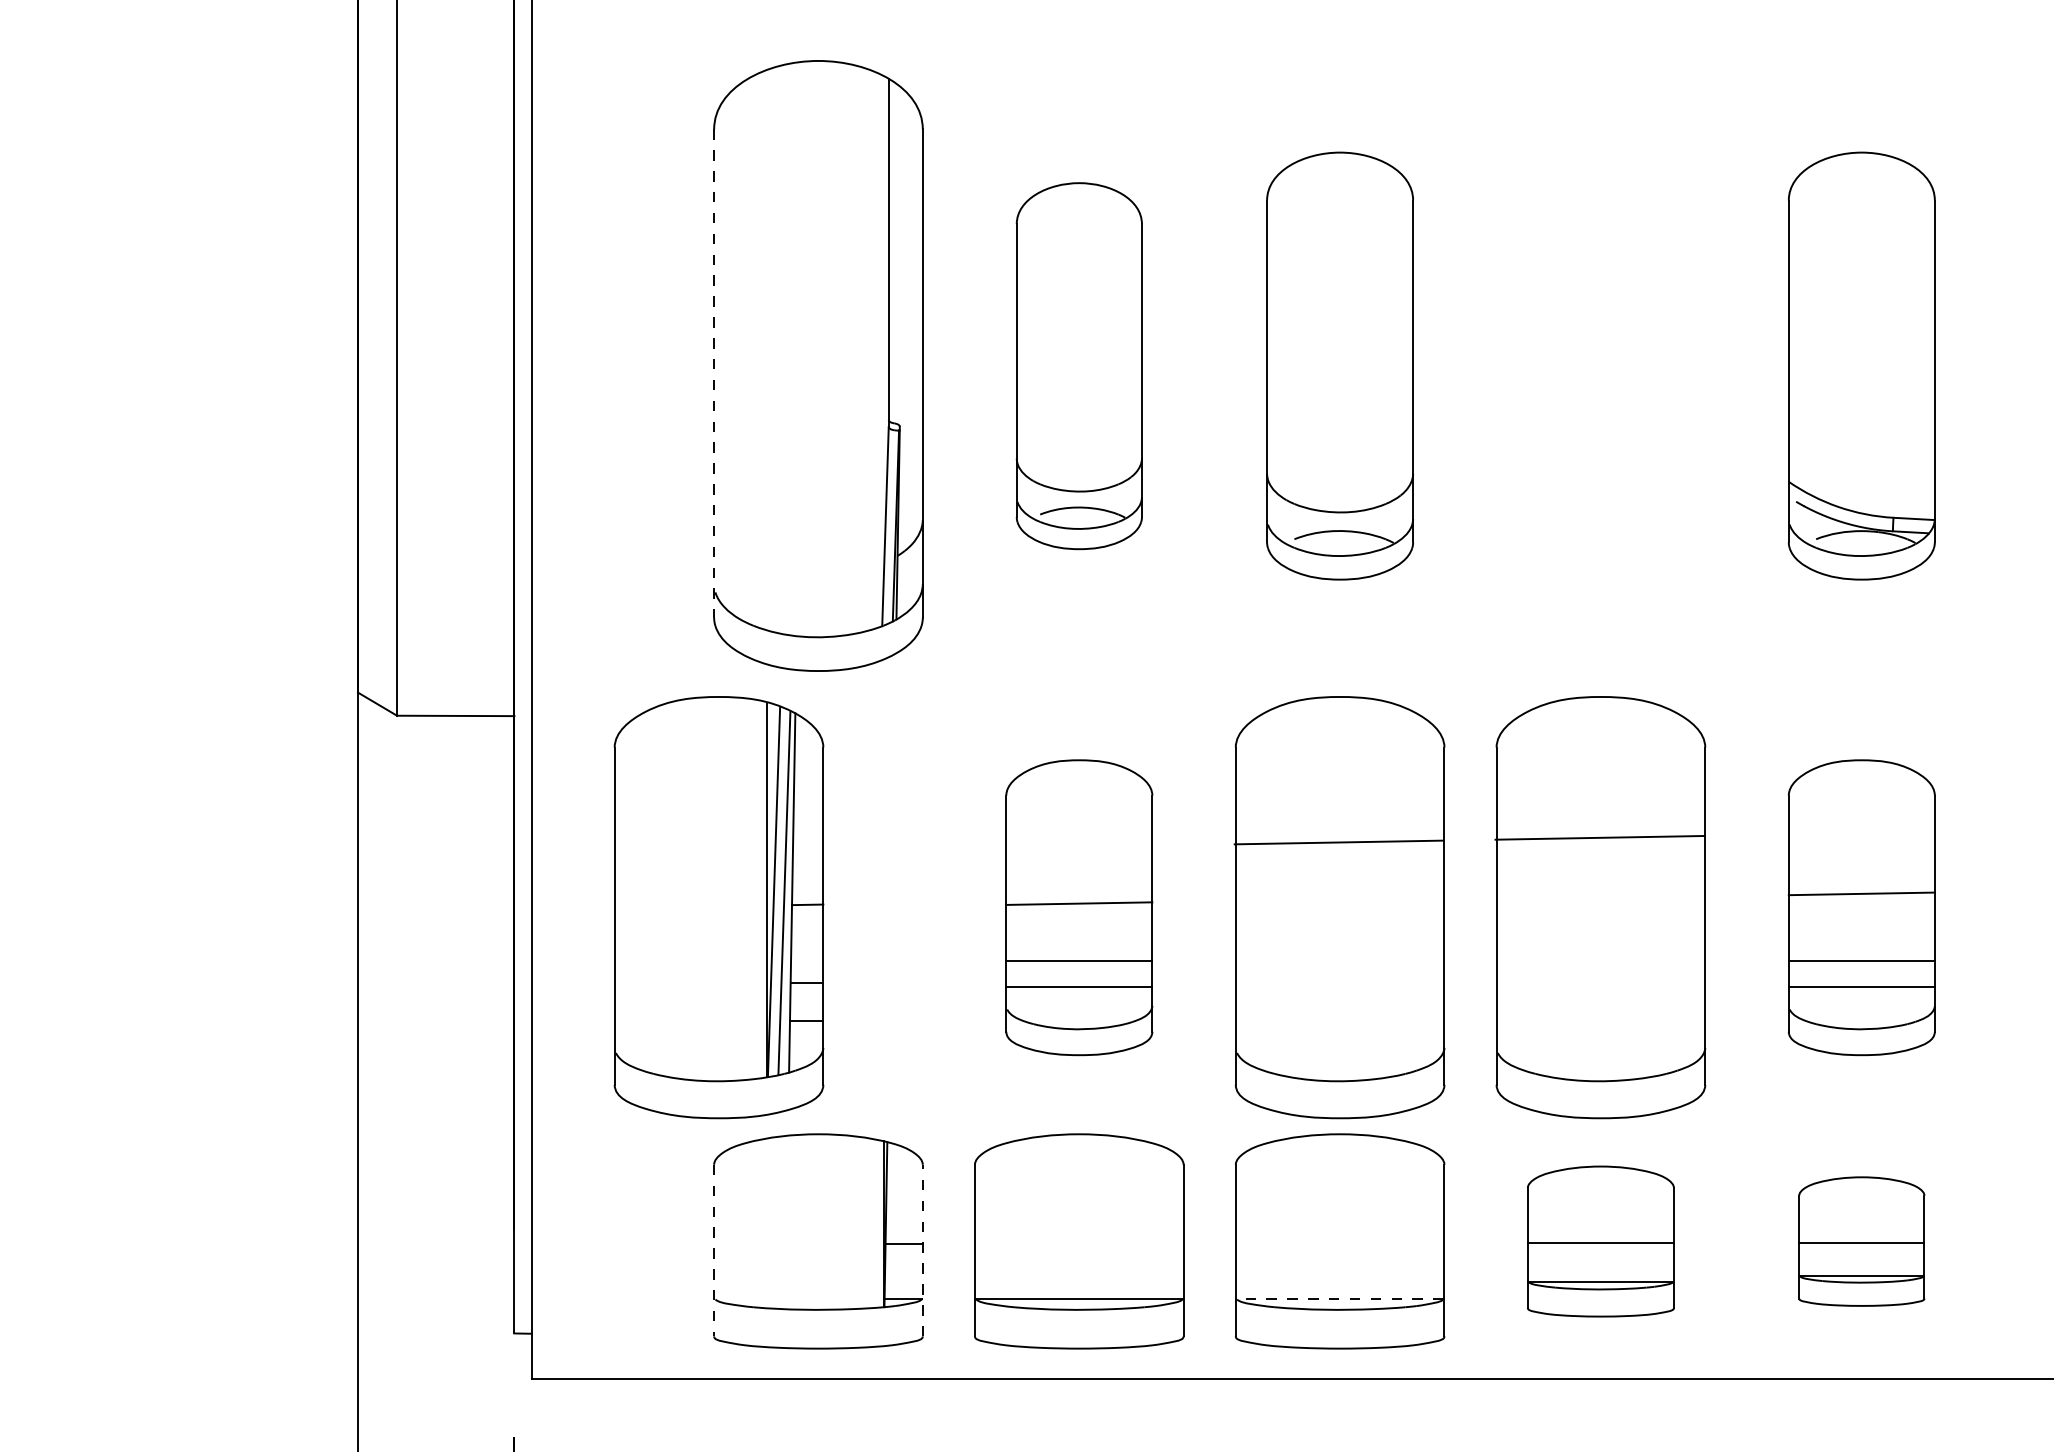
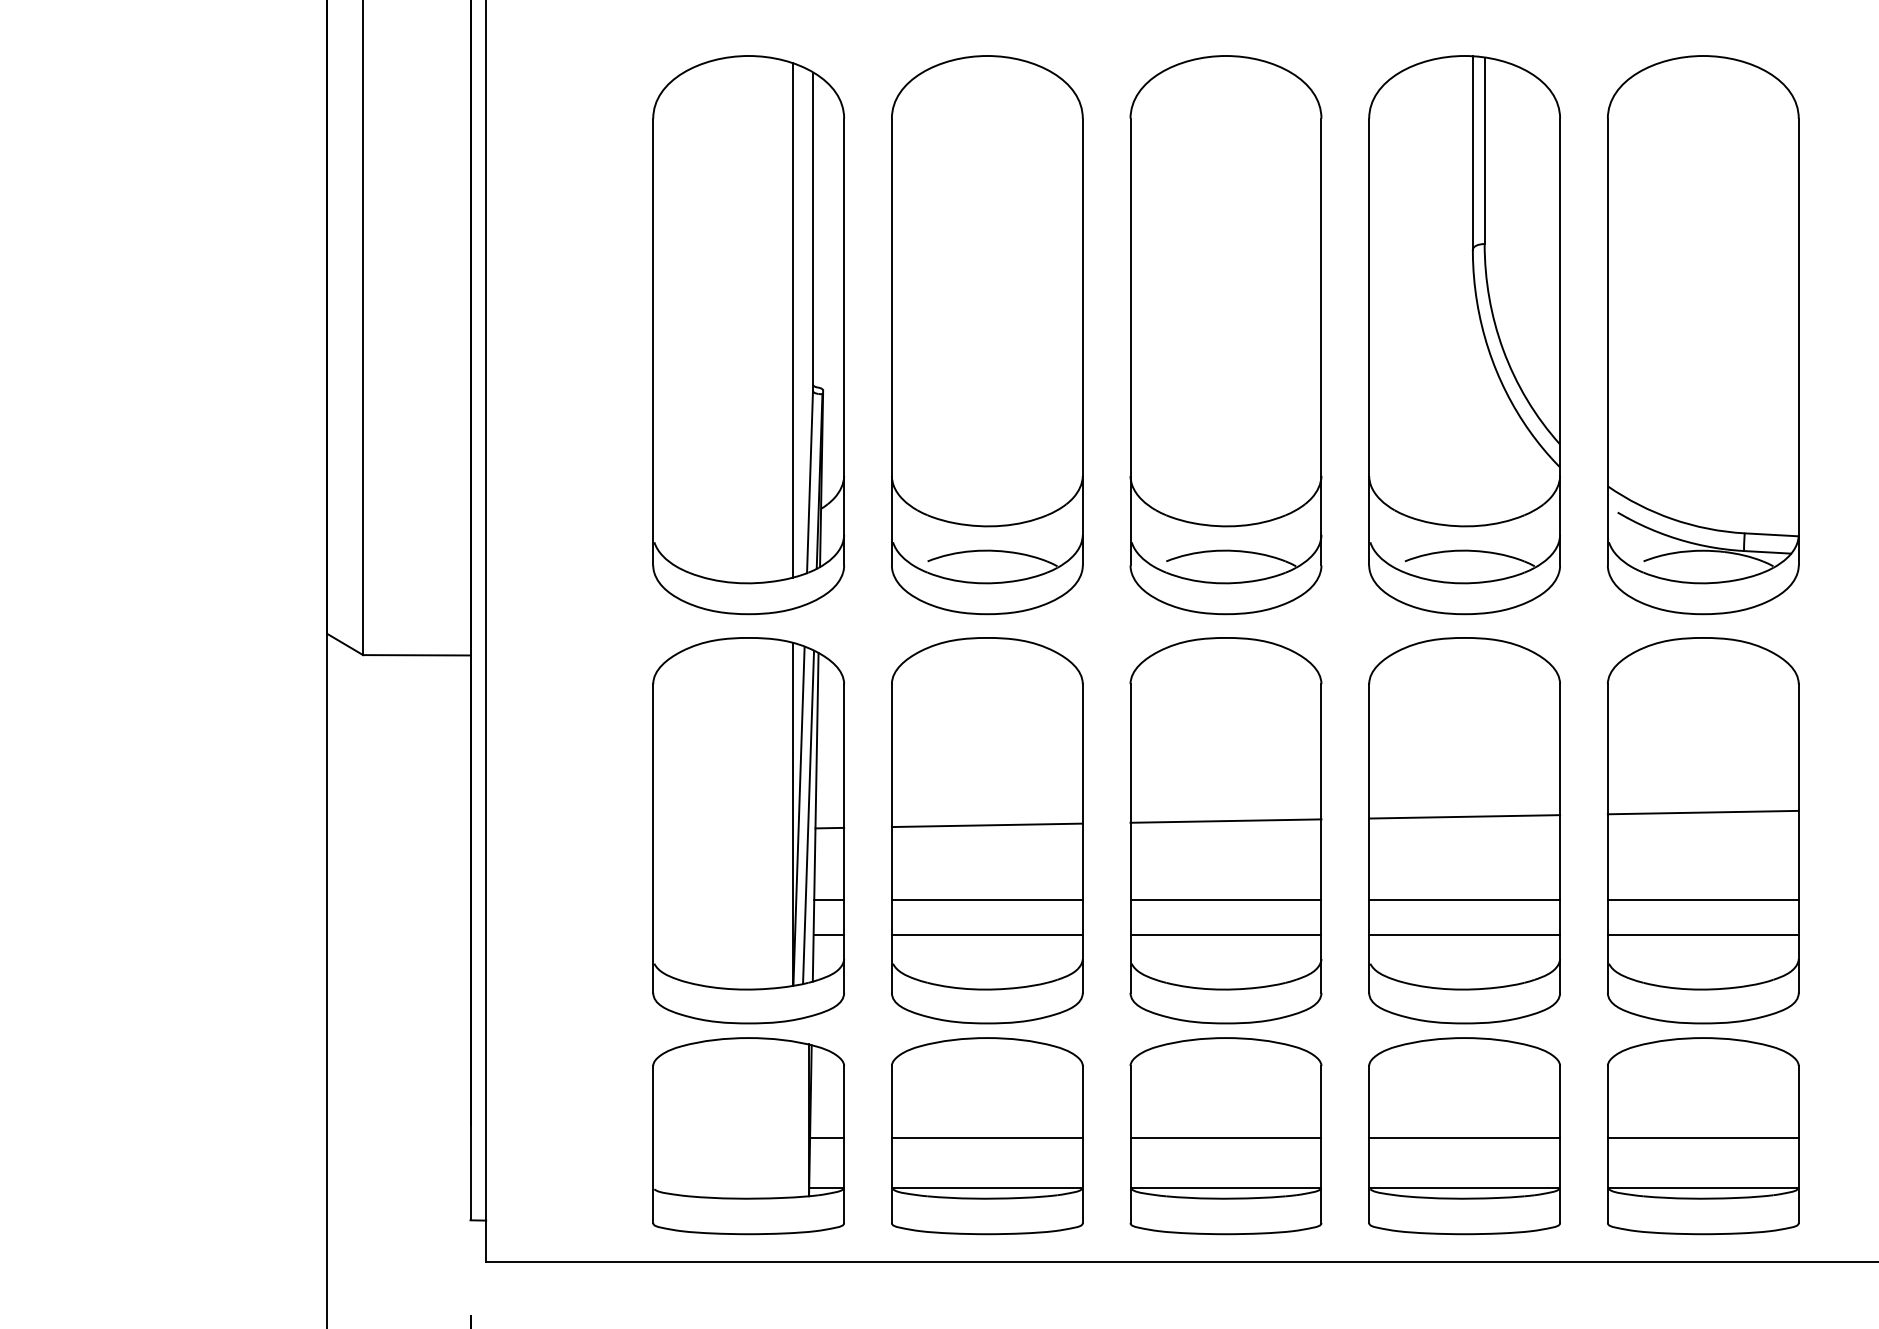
line: (866, 350) -> (792, 320), added
part: (1079, 366) -> (987, 335), size x1.67
part: (1339, 366) -> (1225, 335), size x1.43
part: (1600, 366) -> (1464, 335), added
part: (1861, 366) -> (1703, 335), size x1.43
line: (714, 374) -> (653, 342), dashed -> solid
line: (1599, 837) -> (1464, 816), moved
line: (1338, 841) -> (1225, 820), moved
part: (718, 907) -> (748, 830), moved
part: (1079, 907) -> (987, 830), size x1.43
part: (1861, 907) -> (1703, 830), size x1.43
line: (1339, 983) -> (1225, 900), added
line: (1600, 983) -> (1464, 900), added
line: (1339, 1021) -> (1225, 934), added
line: (1600, 1021) -> (1464, 934), added
part: (1600, 1241) -> (1464, 1136), size x1.43
part: (1861, 1241) -> (1703, 1136), size x1.67
line: (1078, 1244) -> (986, 1138), added
line: (1339, 1244) -> (1225, 1138), added
line: (714, 1250) -> (653, 1144), dashed -> solid
line: (923, 1250) -> (844, 1144), dashed -> solid
line: (1340, 1298) -> (1226, 1188), dashed -> solid

